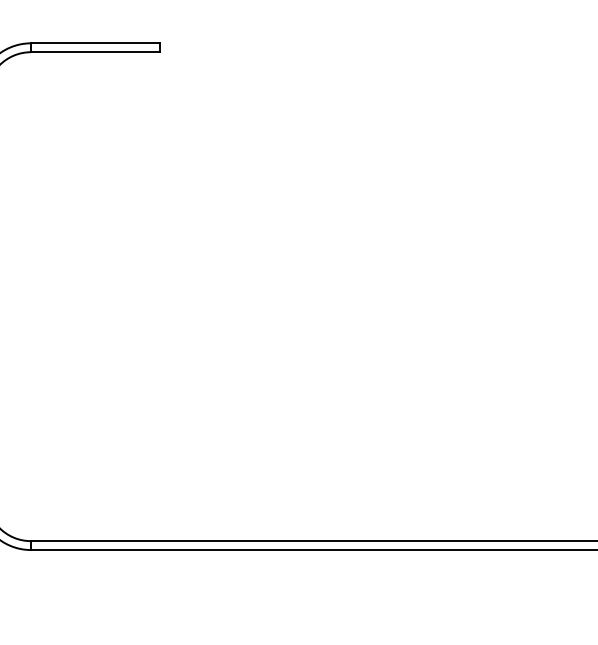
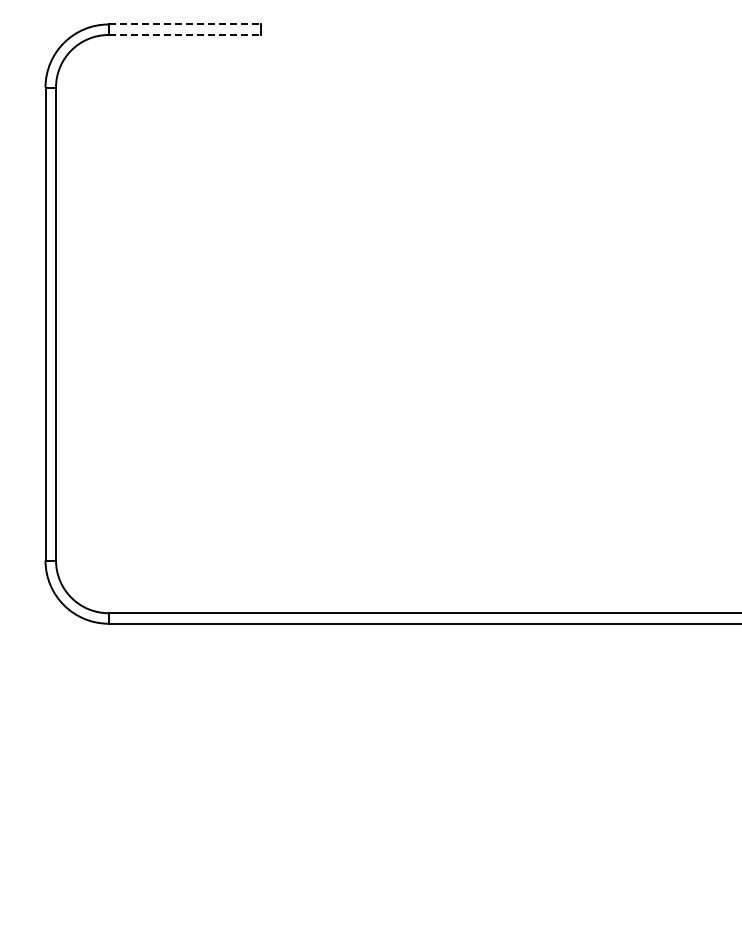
line: (96, 43) -> (185, 24), solid -> dashed
line: (96, 52) -> (185, 35), solid -> dashed

